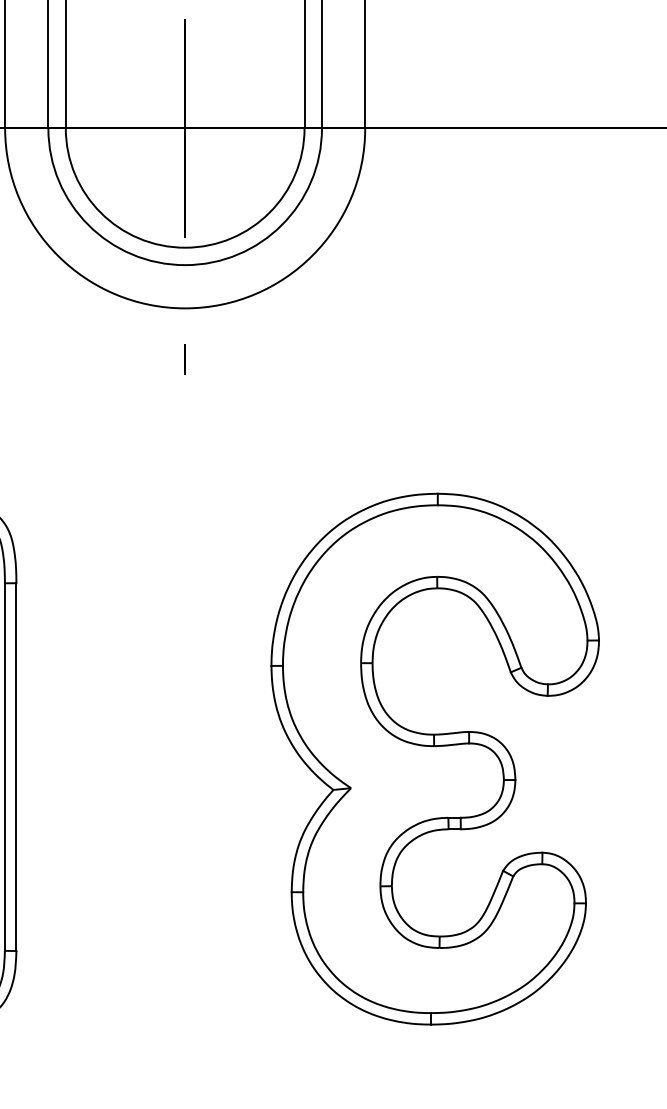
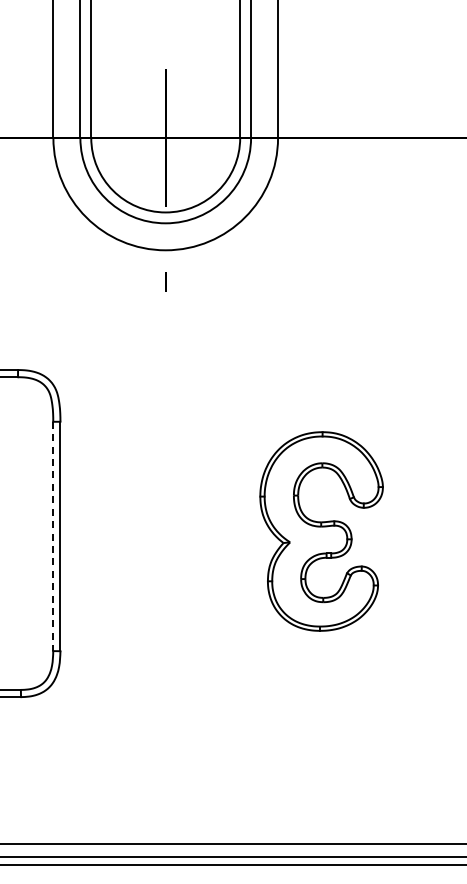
part: (434, 759) -> (321, 531), size x0.6
line: (5, 767) -> (53, 536), solid -> dashed

